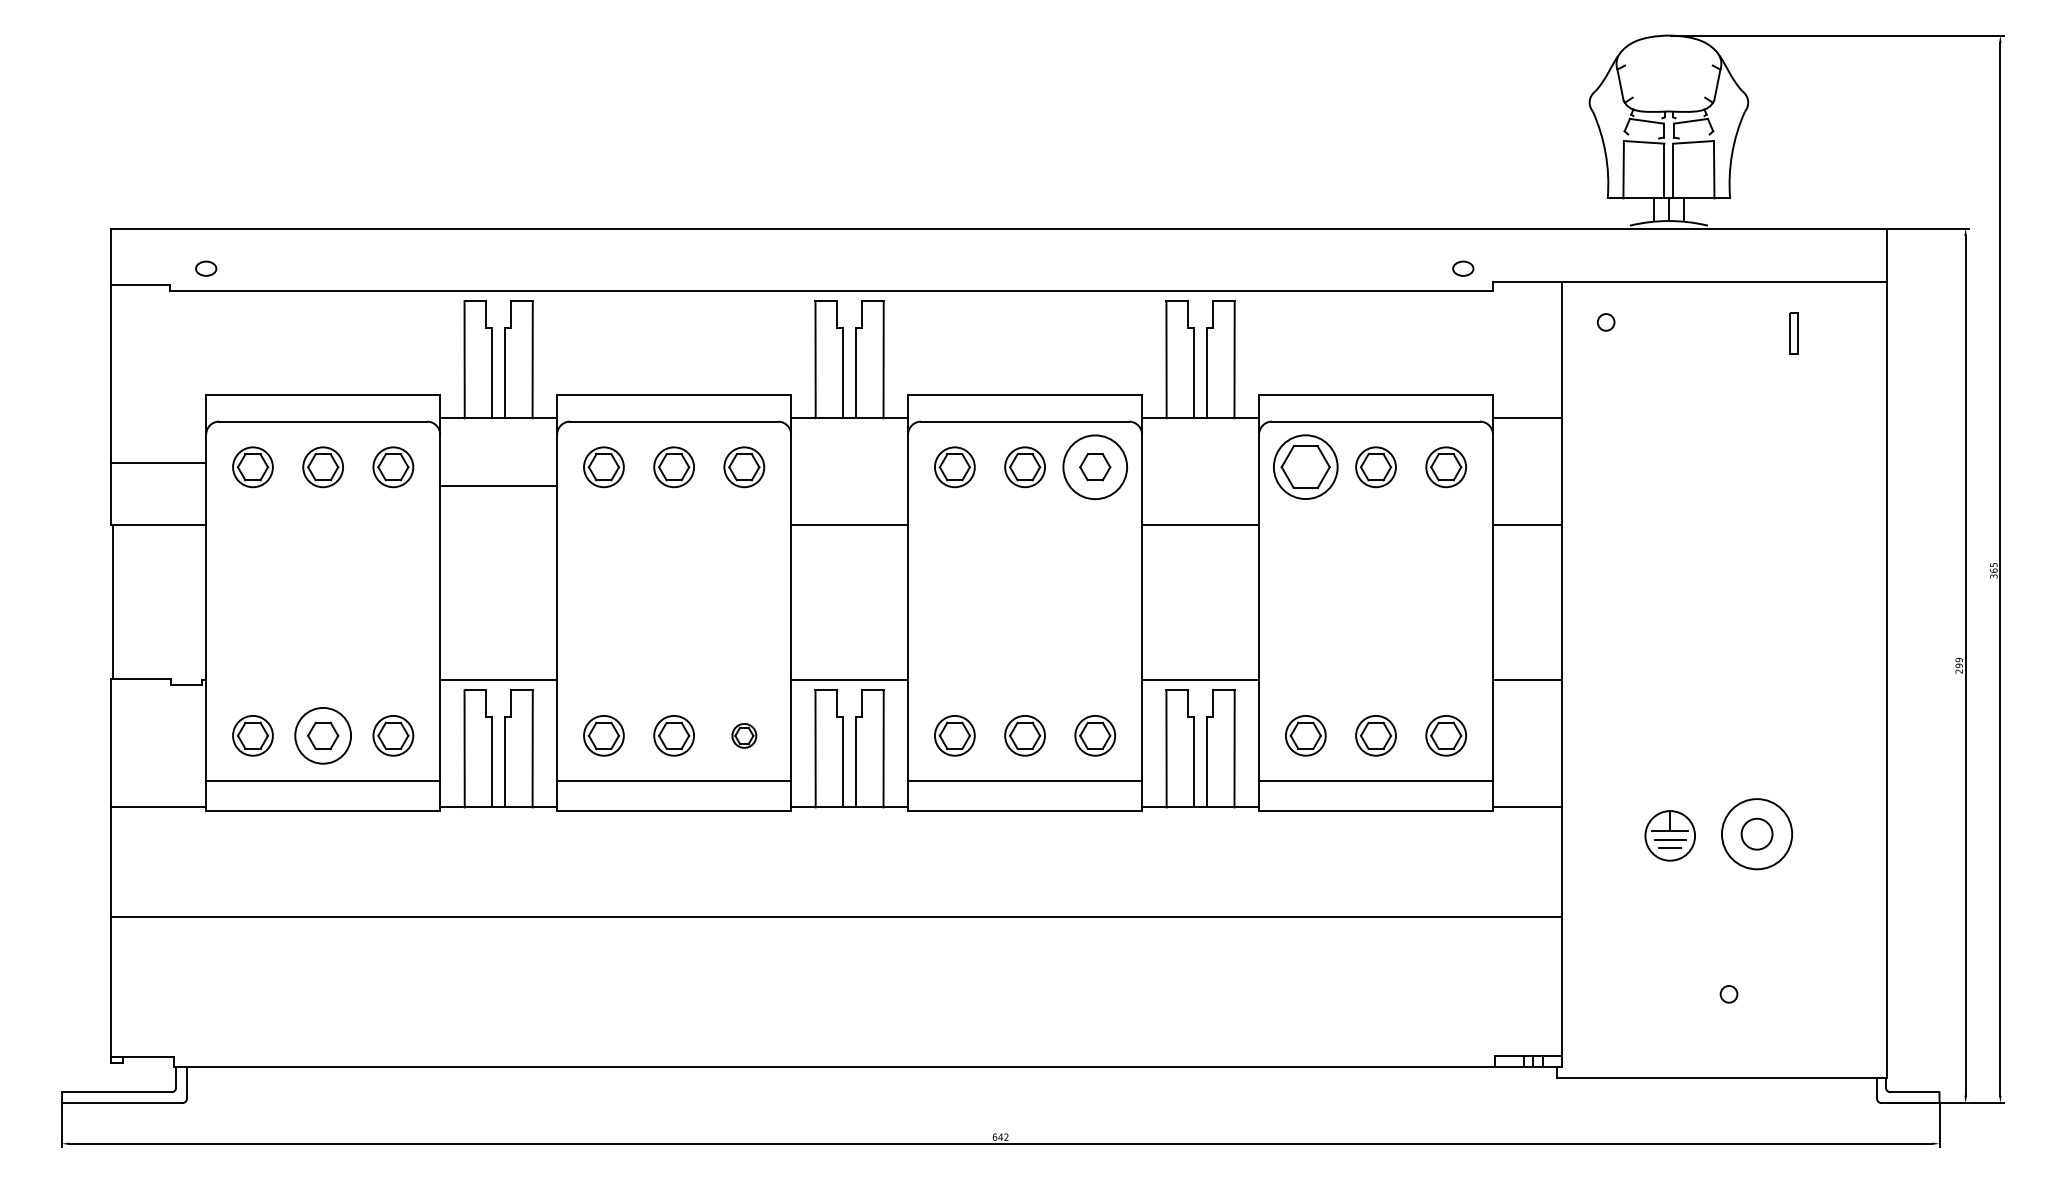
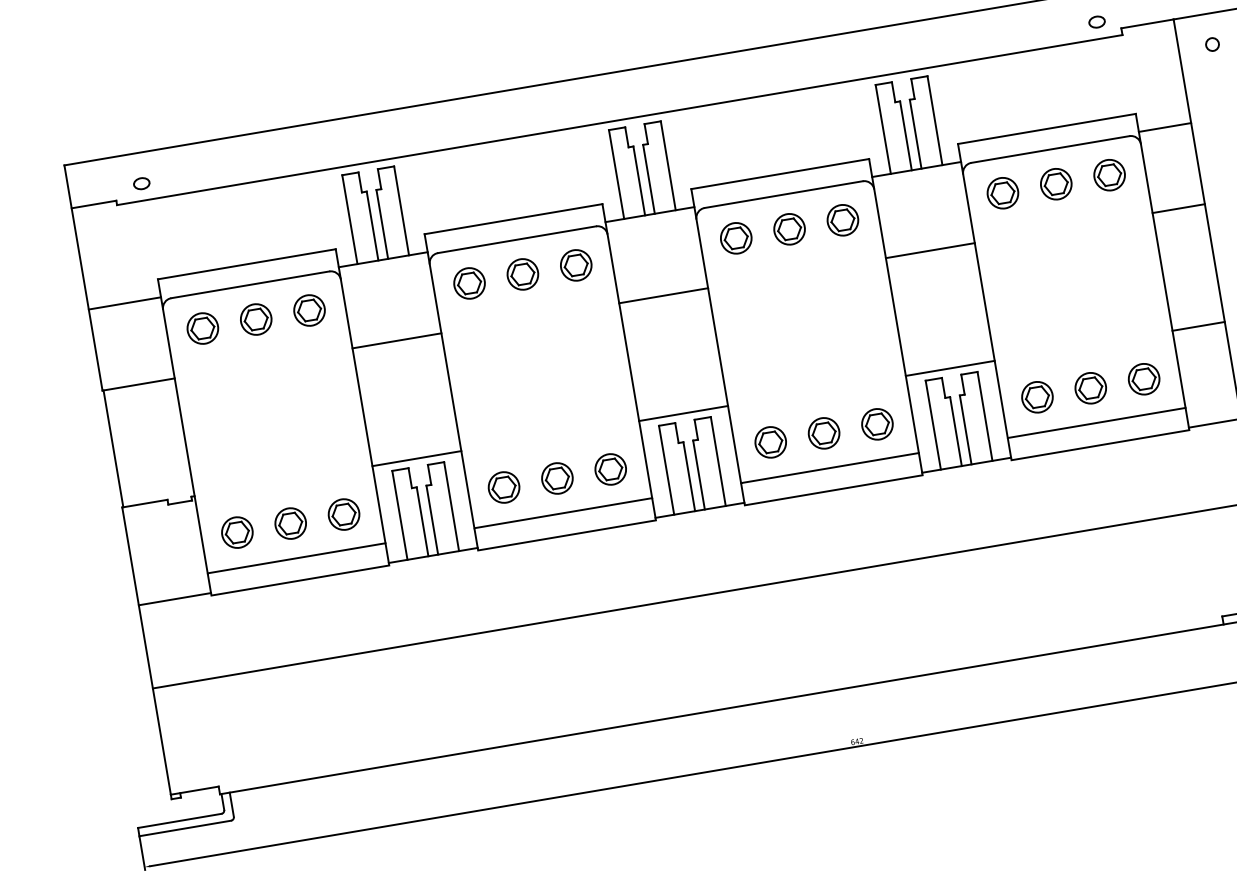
line: (158, 463) -> (124, 303), moved
circle: (1095, 467) -> (843, 220), size x0.62
part: (1305, 467) -> (1002, 193), size x0.62
line: (498, 486) -> (396, 341), moved
circle: (323, 735) -> (290, 523), size x0.71
part: (744, 735) -> (610, 469), size x1.67

